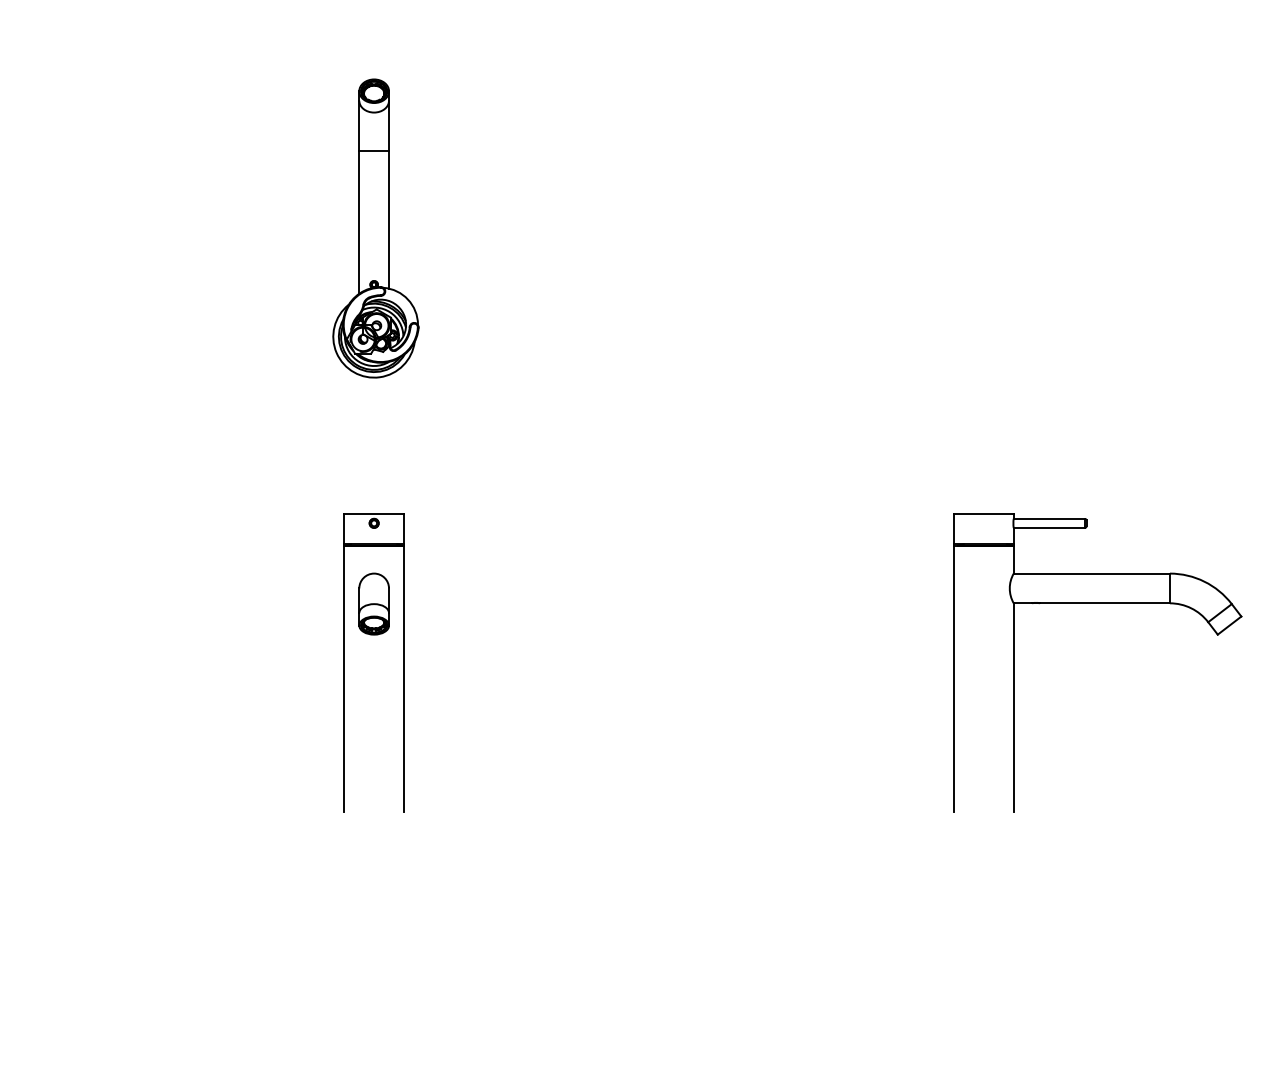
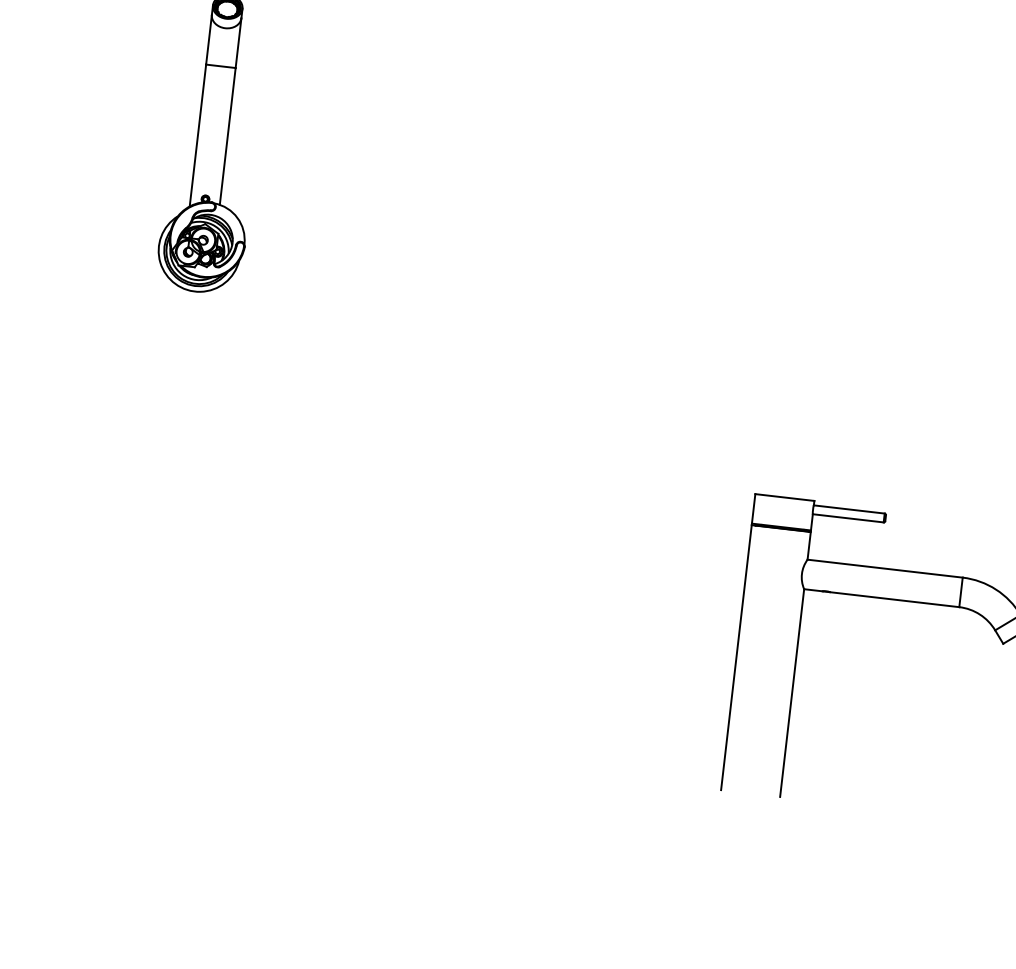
part: (373, 635) -> (164, 547), removed

